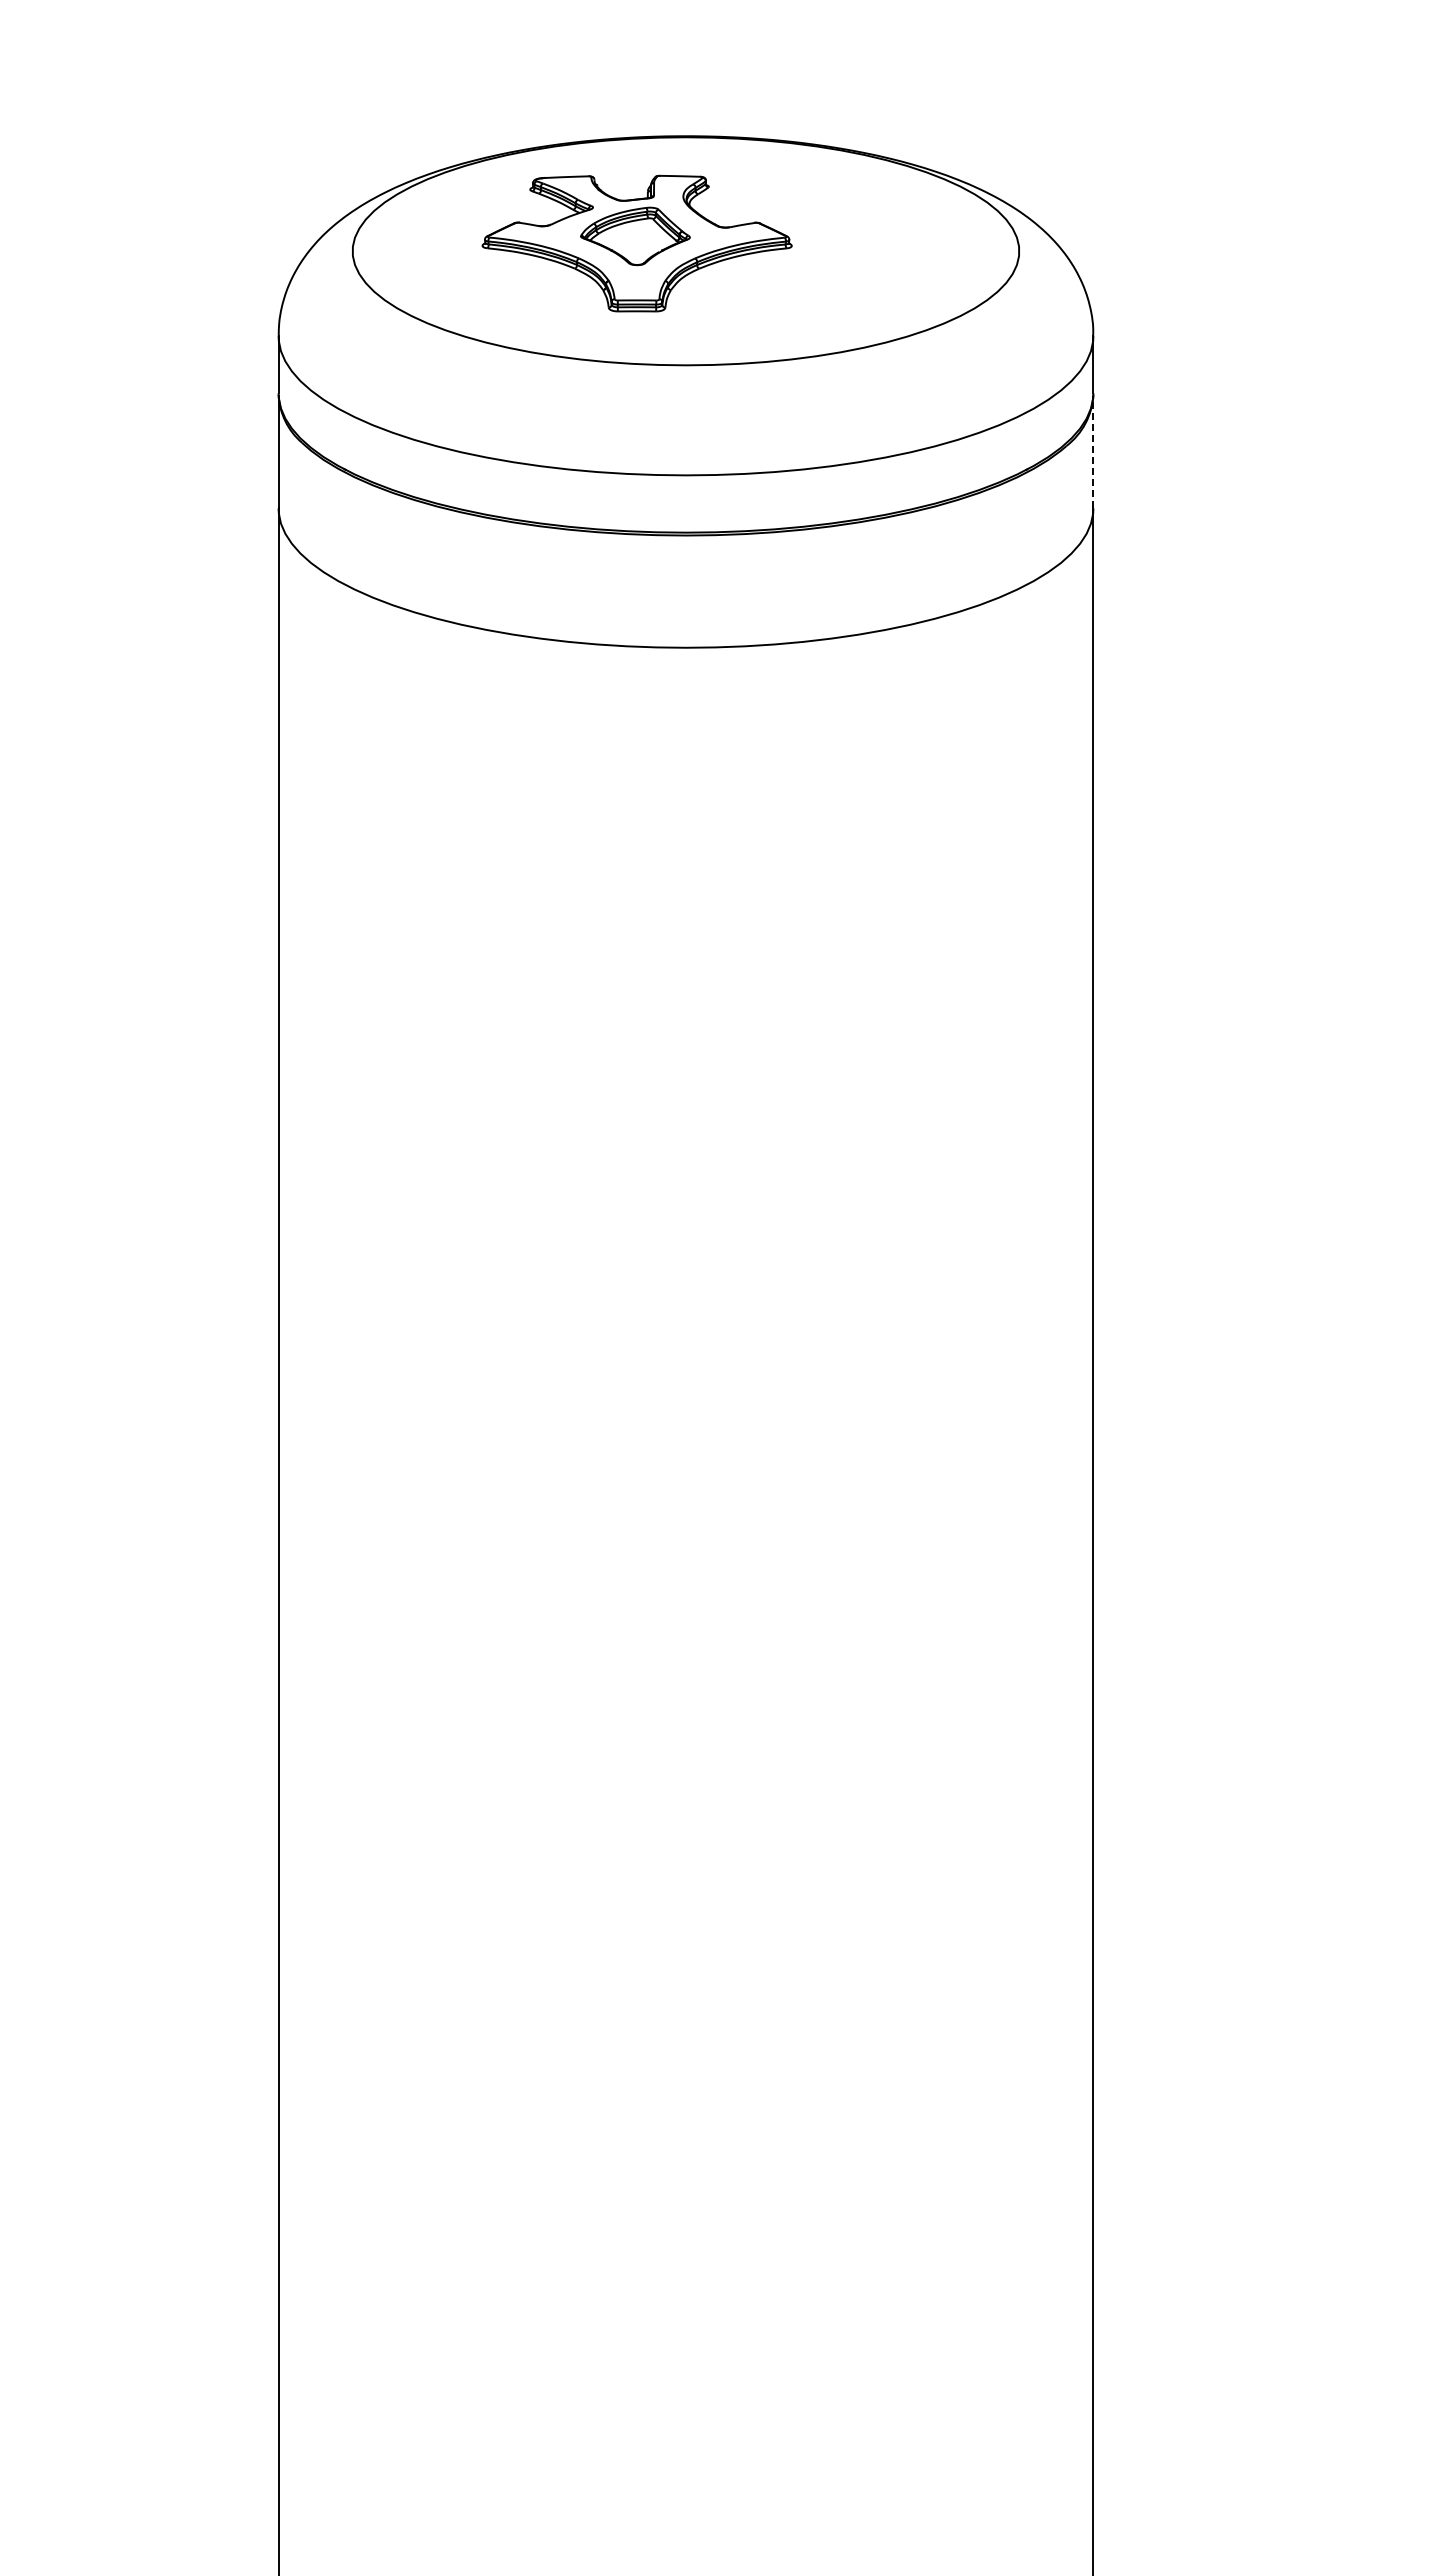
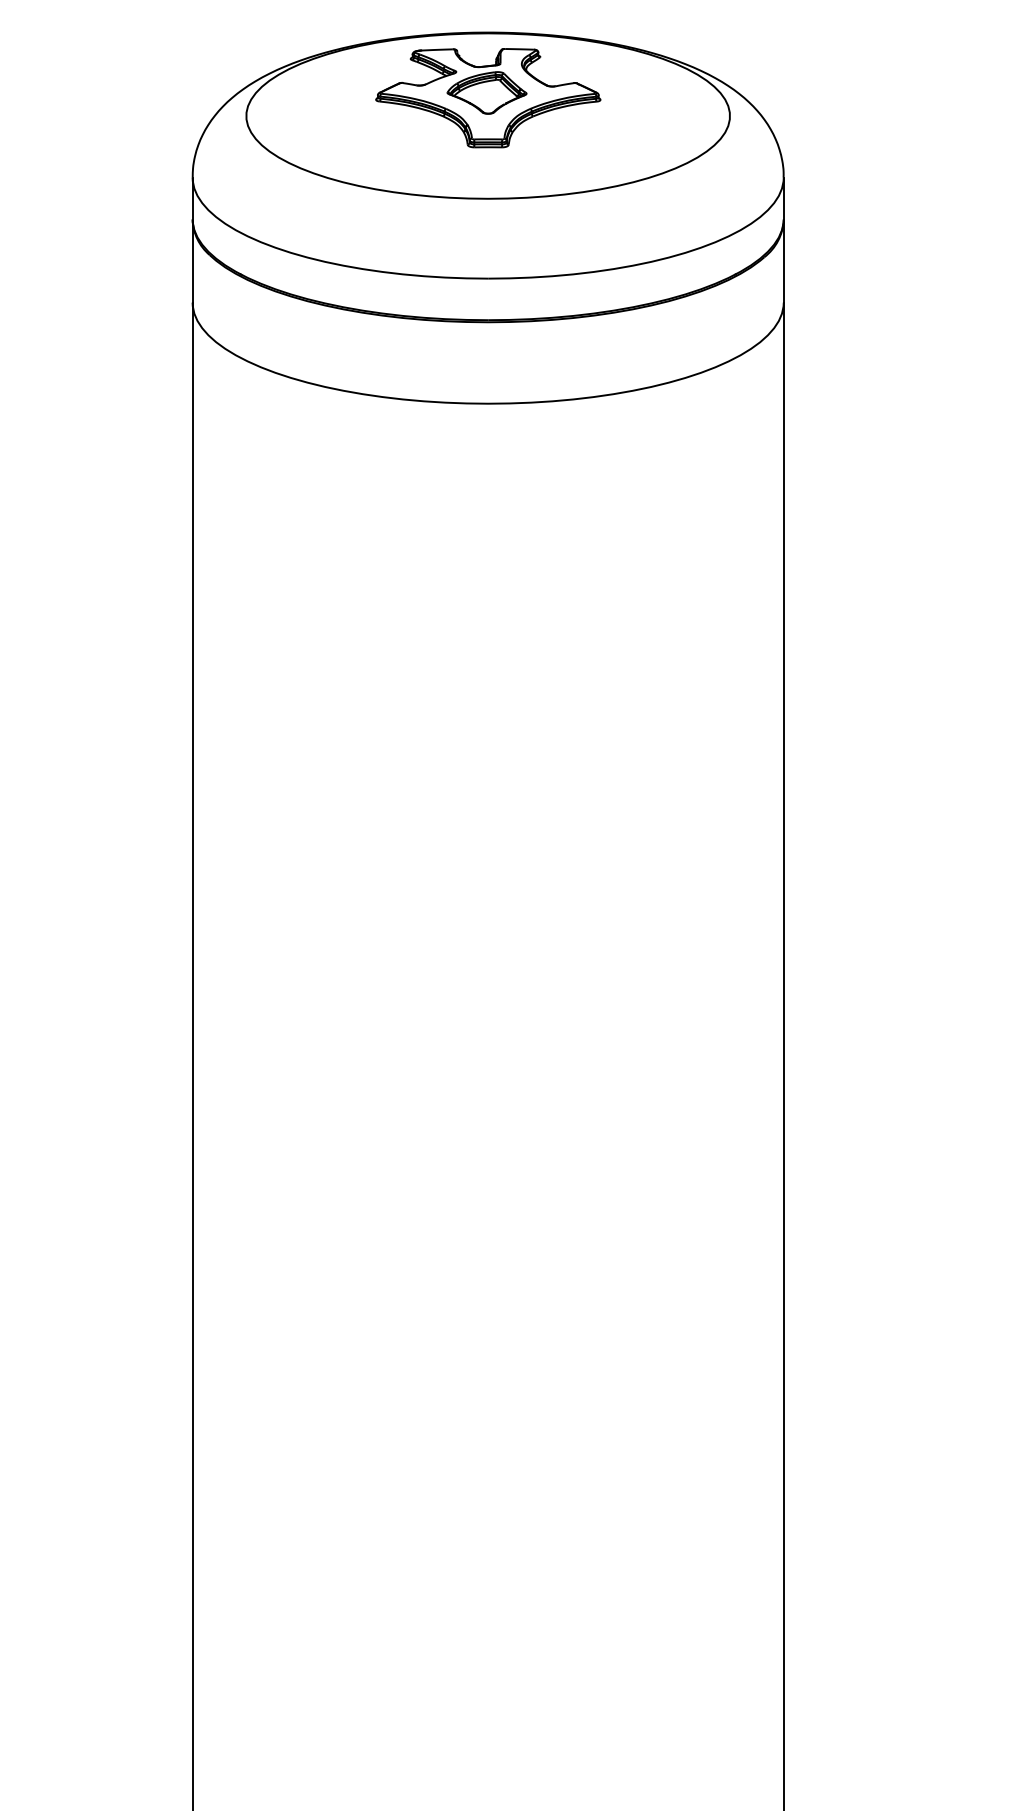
part: (636, 243) -> (487, 98), moved
line: (1093, 451) -> (783, 261), dashed -> solid

